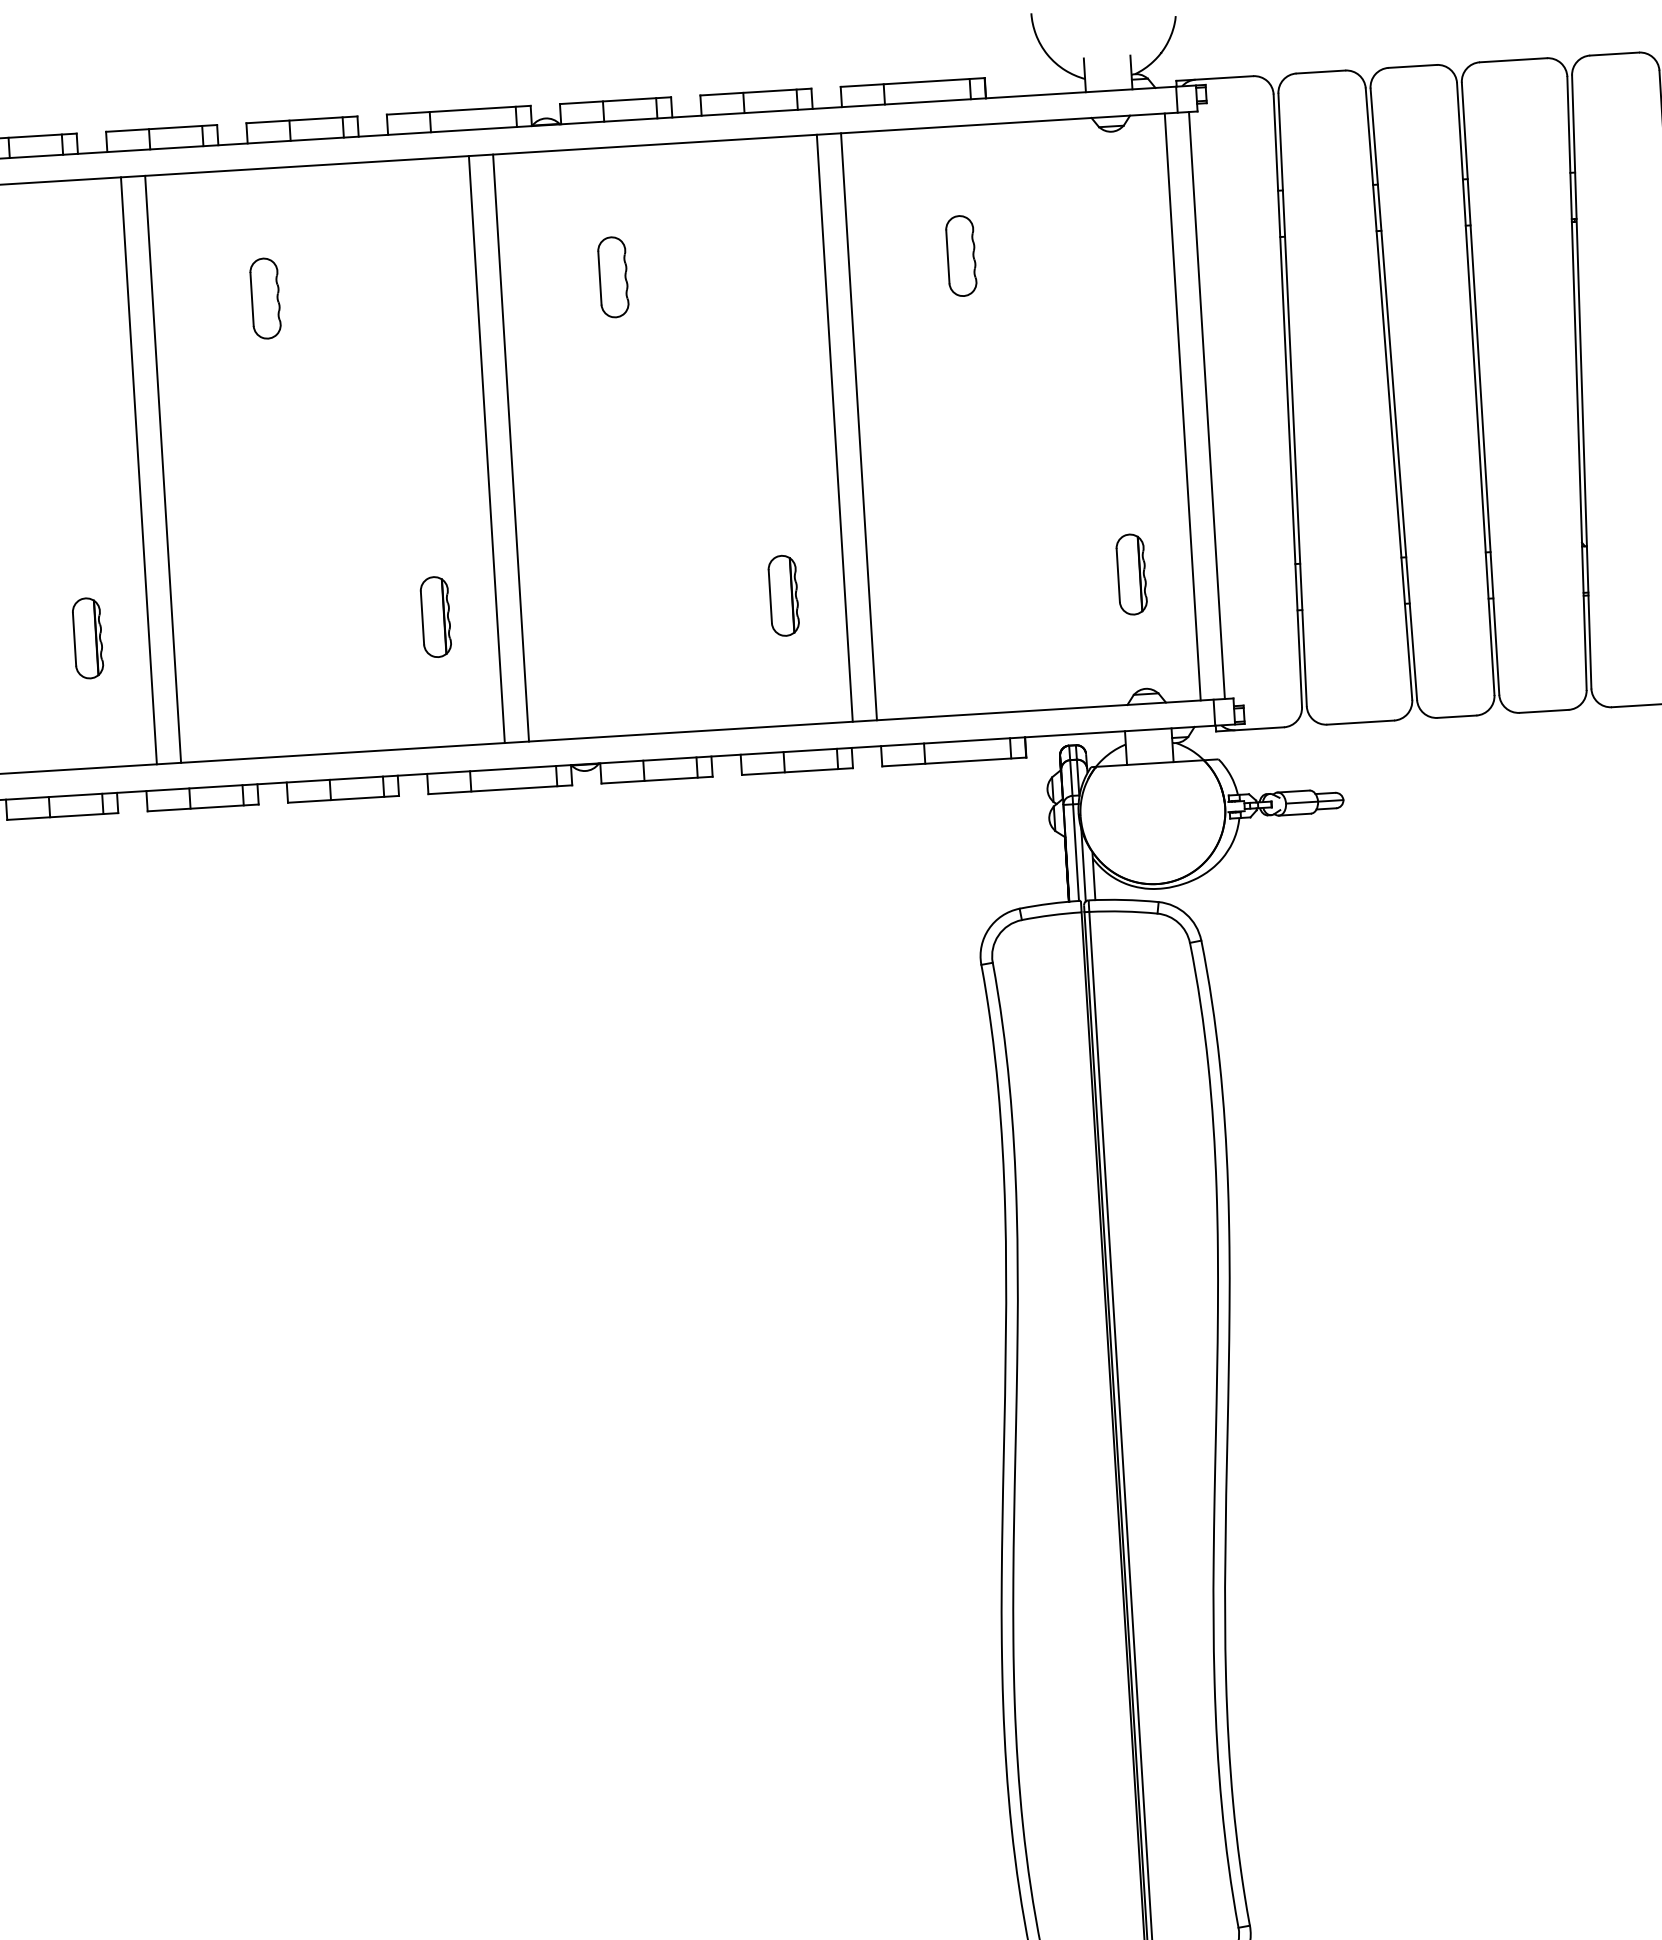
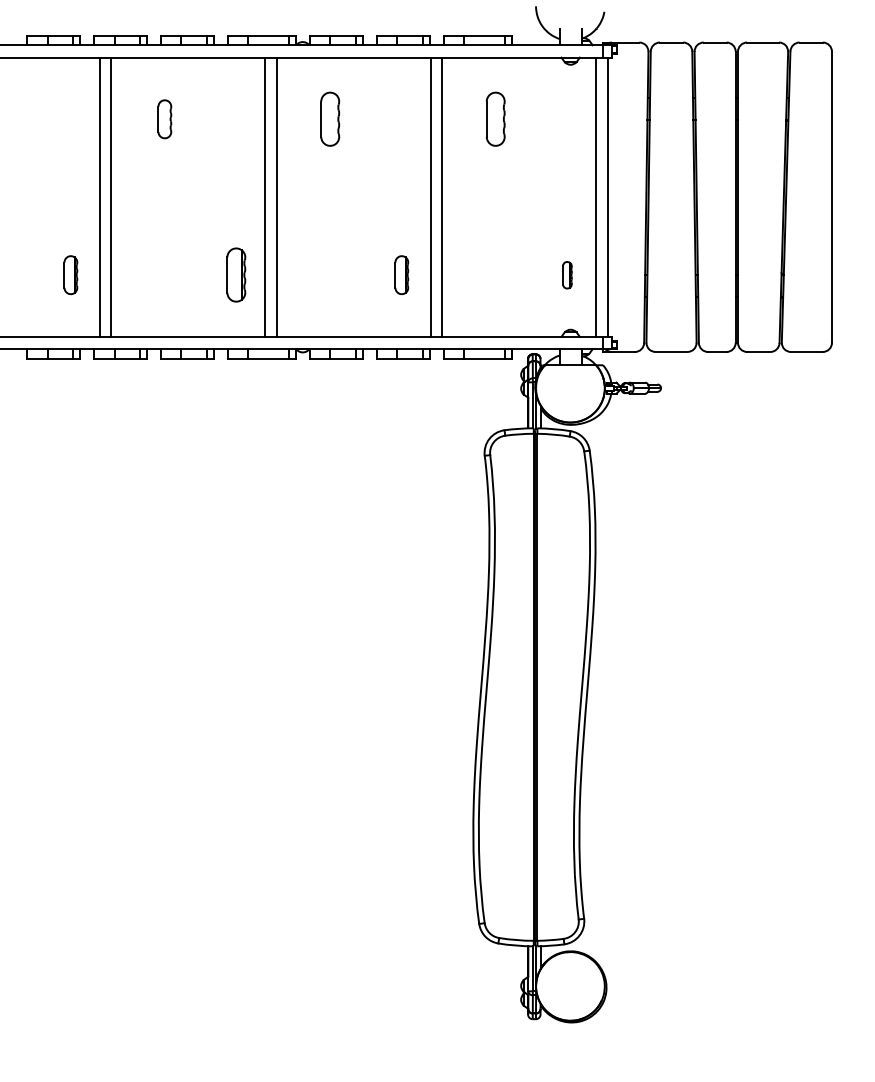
part: (960, 256) -> (495, 119), size x1.4
part: (613, 277) -> (330, 119), size x1.4
part: (1132, 575) -> (567, 275), size x0.7
part: (436, 617) -> (236, 275), size x1.4

